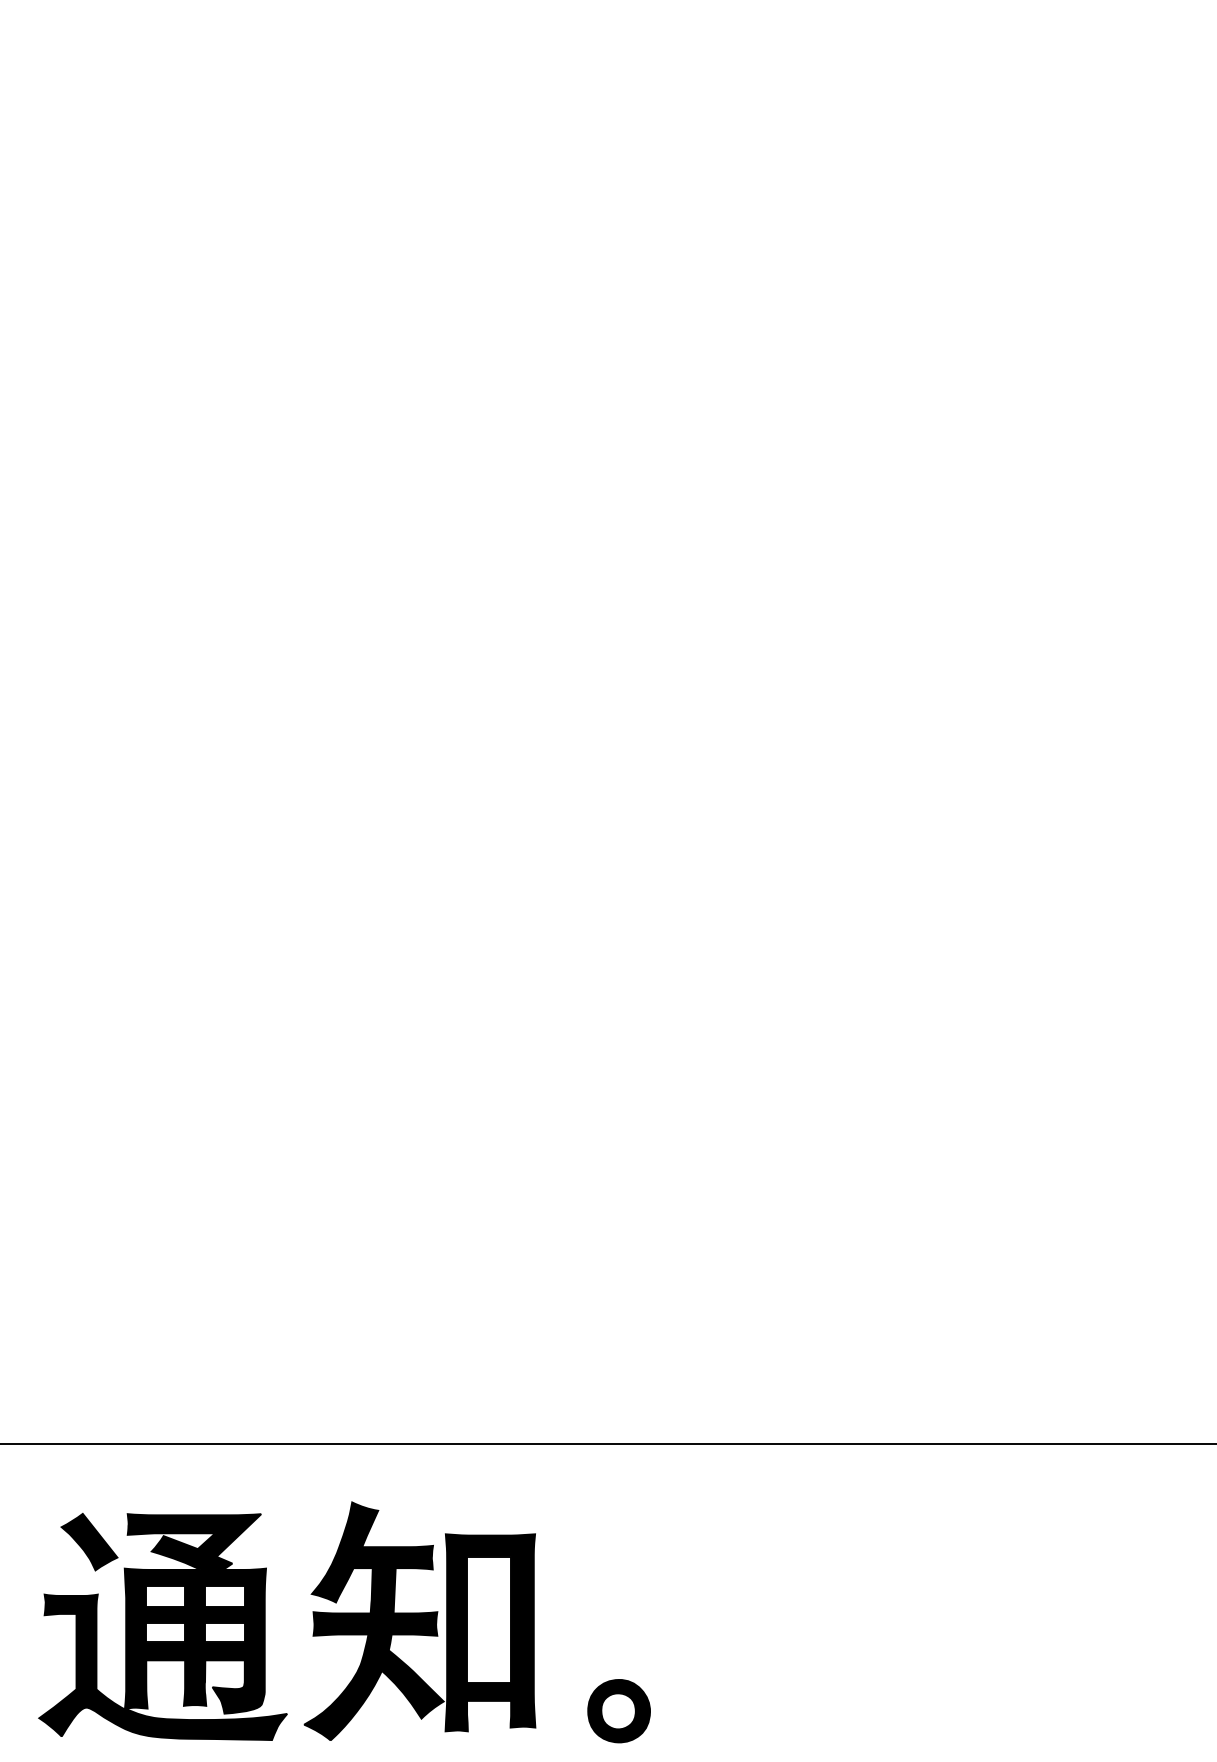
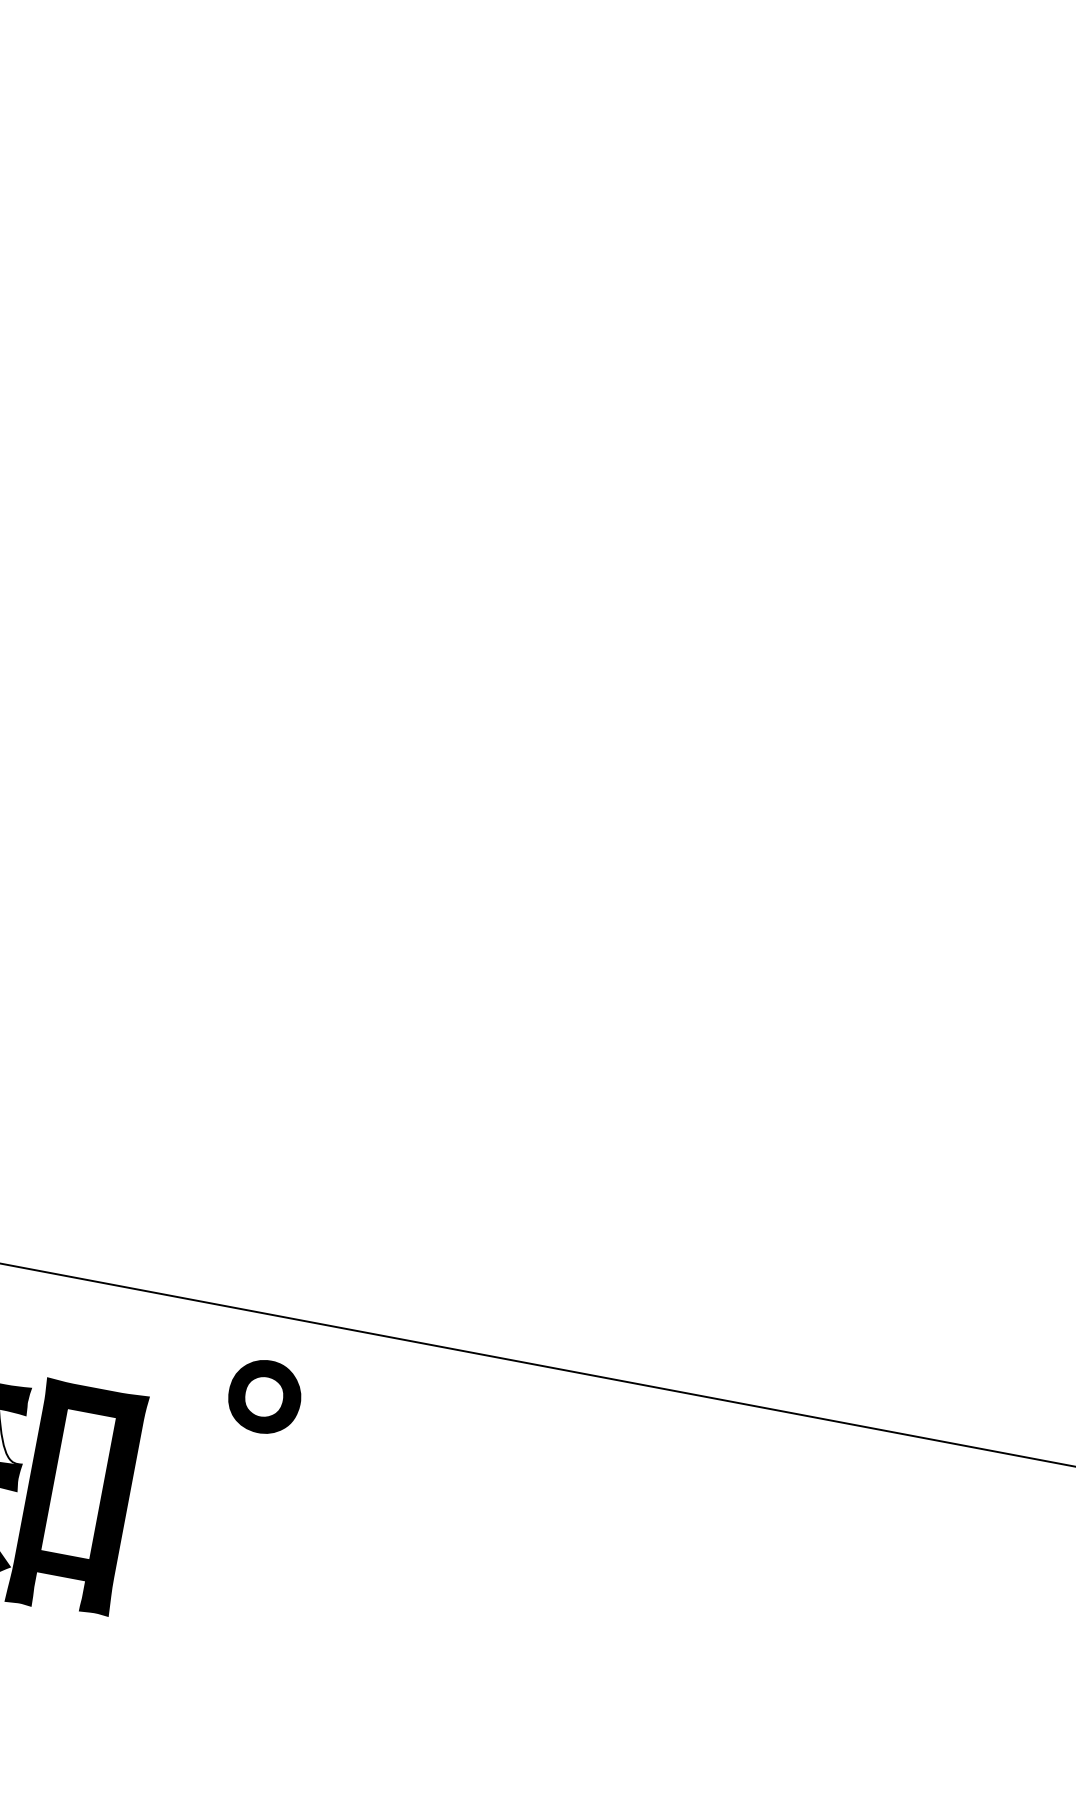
part: (618, 1711) -> (264, 1397), moved

